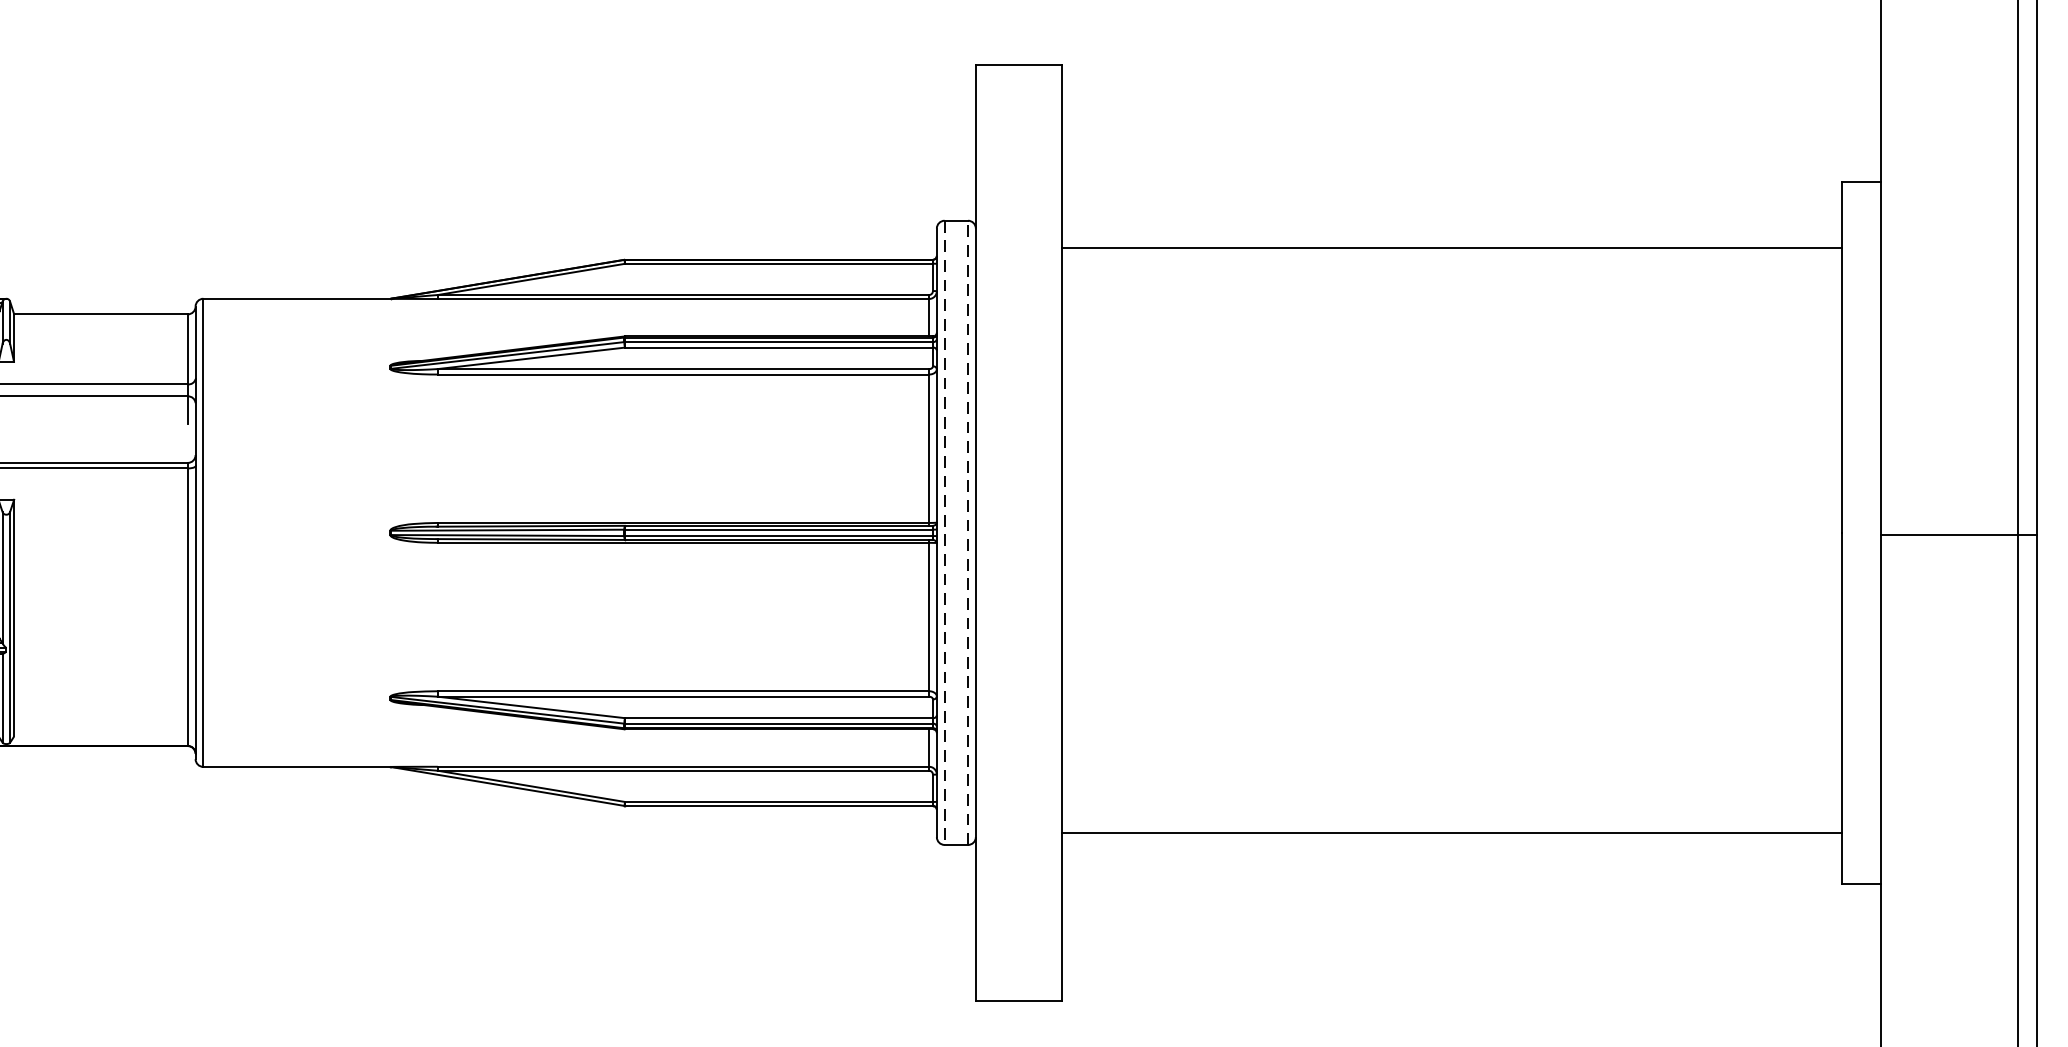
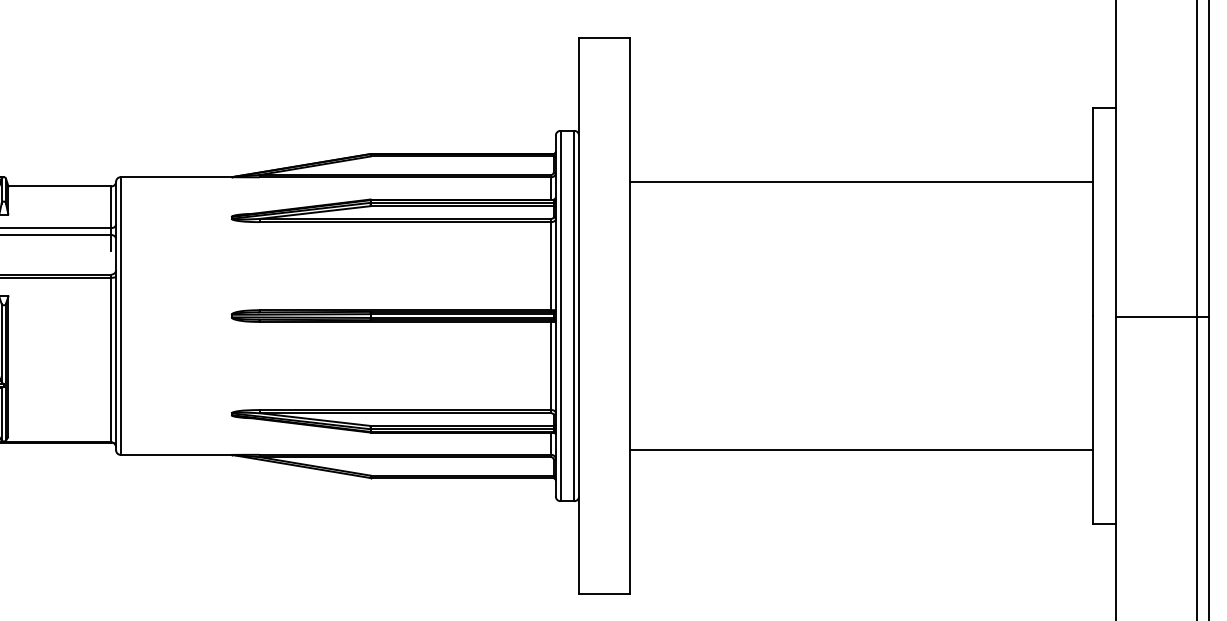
line: (1450, 247) -> (860, 181), moved
line: (968, 531) -> (574, 315), dashed -> solid
line: (944, 533) -> (560, 316), dashed -> solid
line: (1450, 833) -> (860, 450), moved

